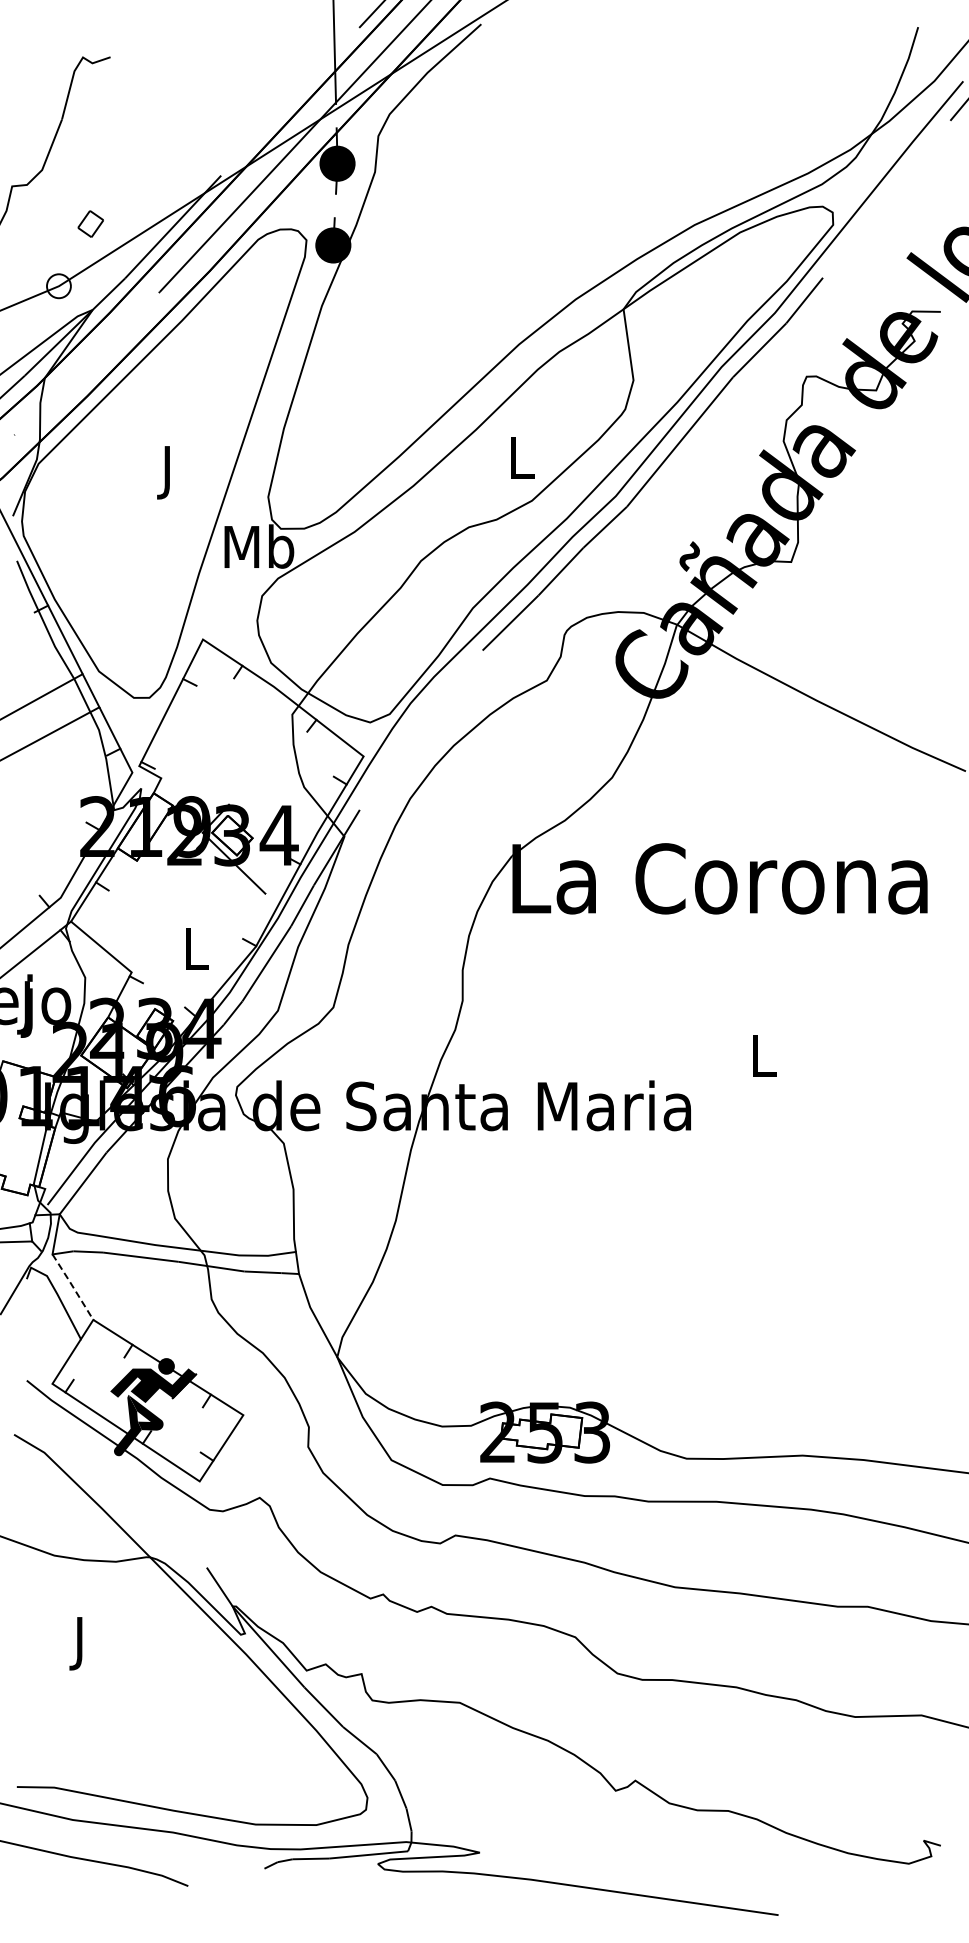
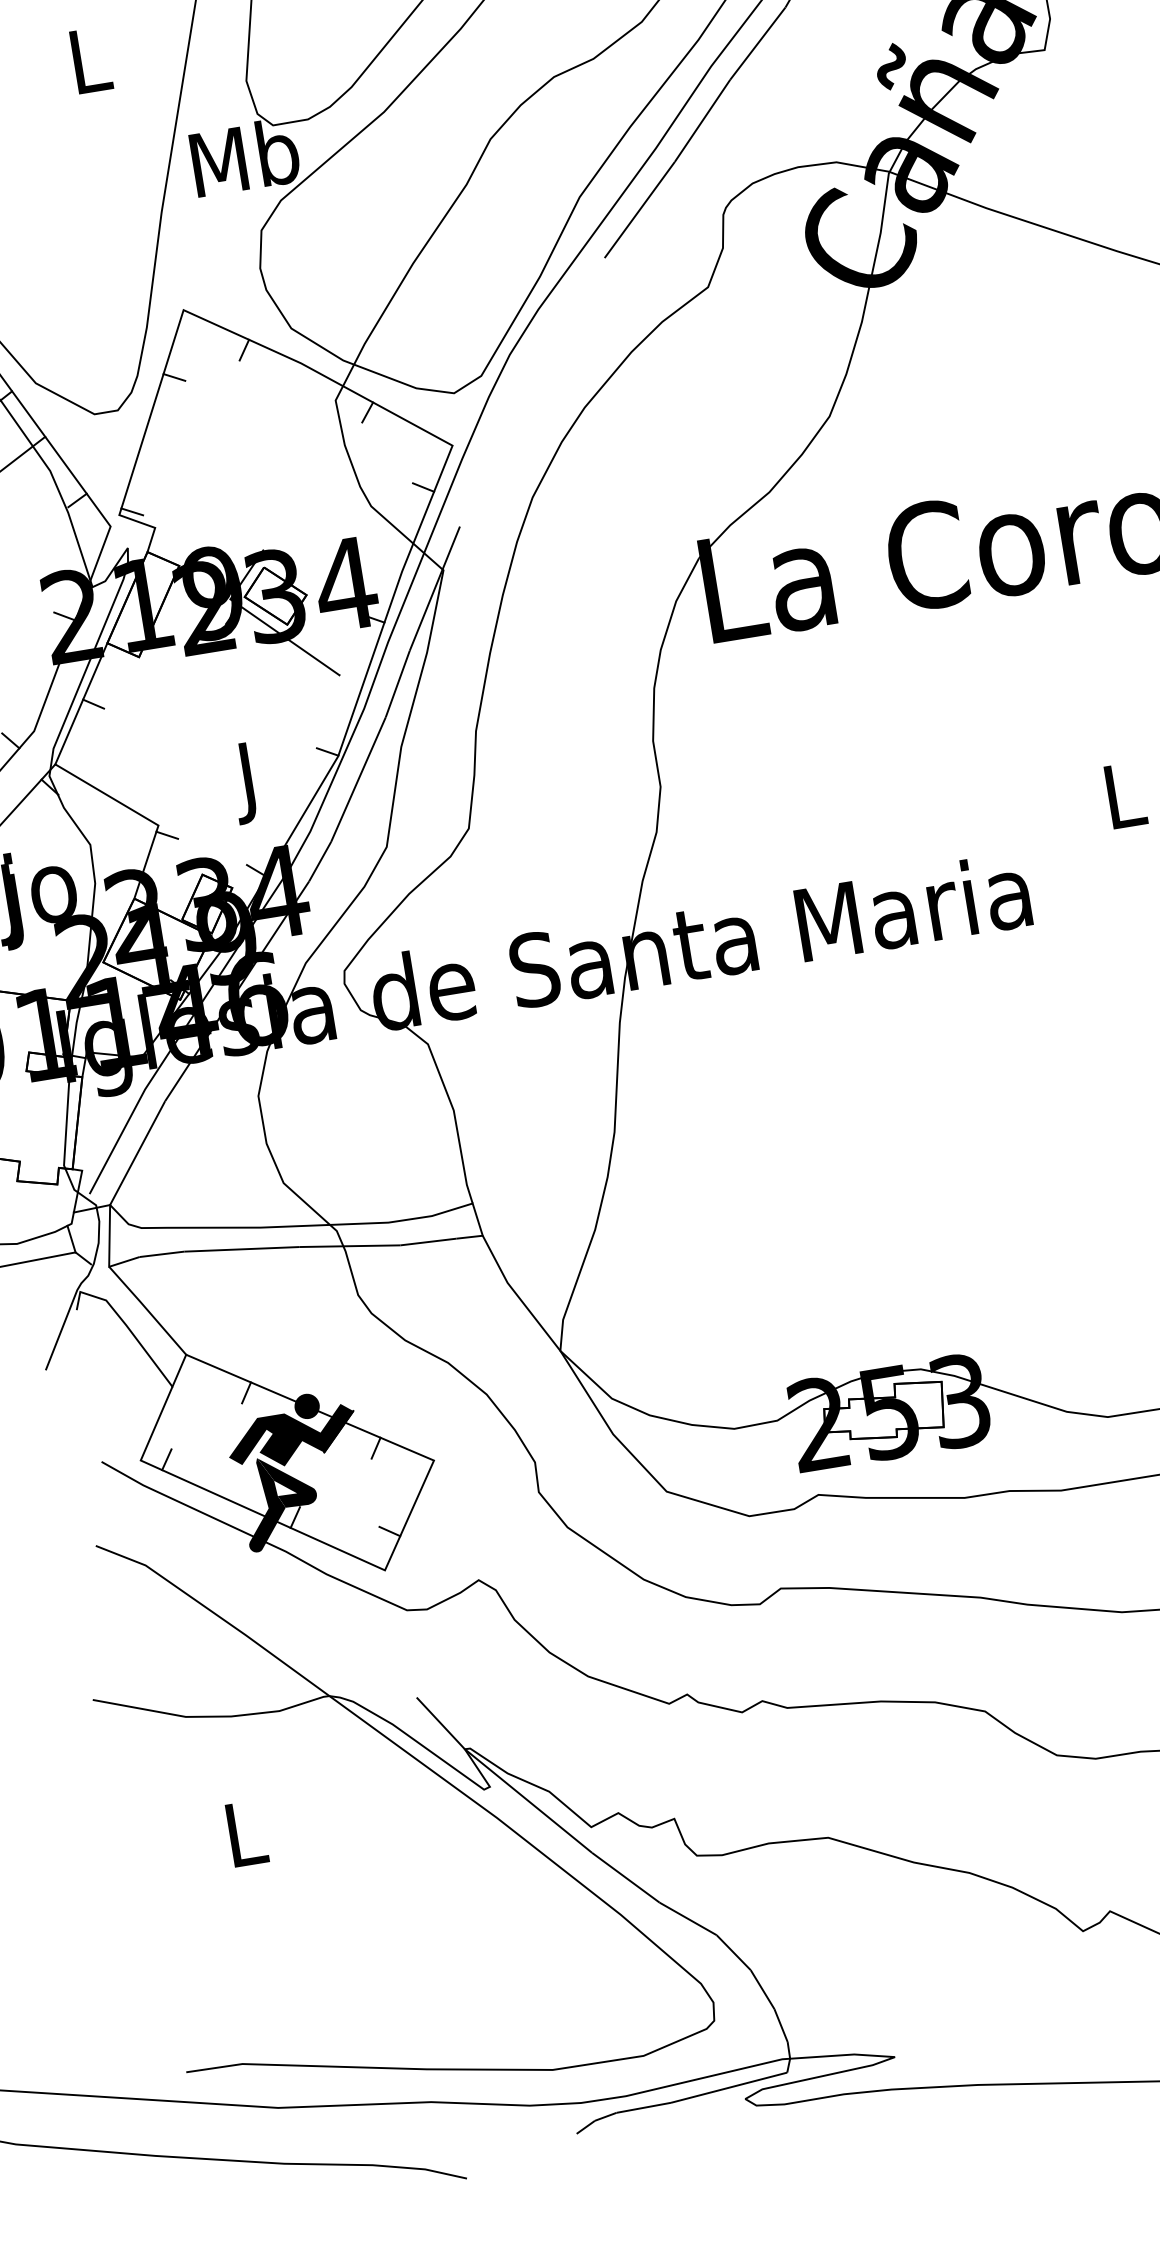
text: (169, 472) -> (92, 68), J -> L
text: (196, 953) -> (250, 781), L -> J
line: (73, 1287) -> (148, 1311), dashed -> solid
text: (81, 1643) -> (247, 1841), J -> L

